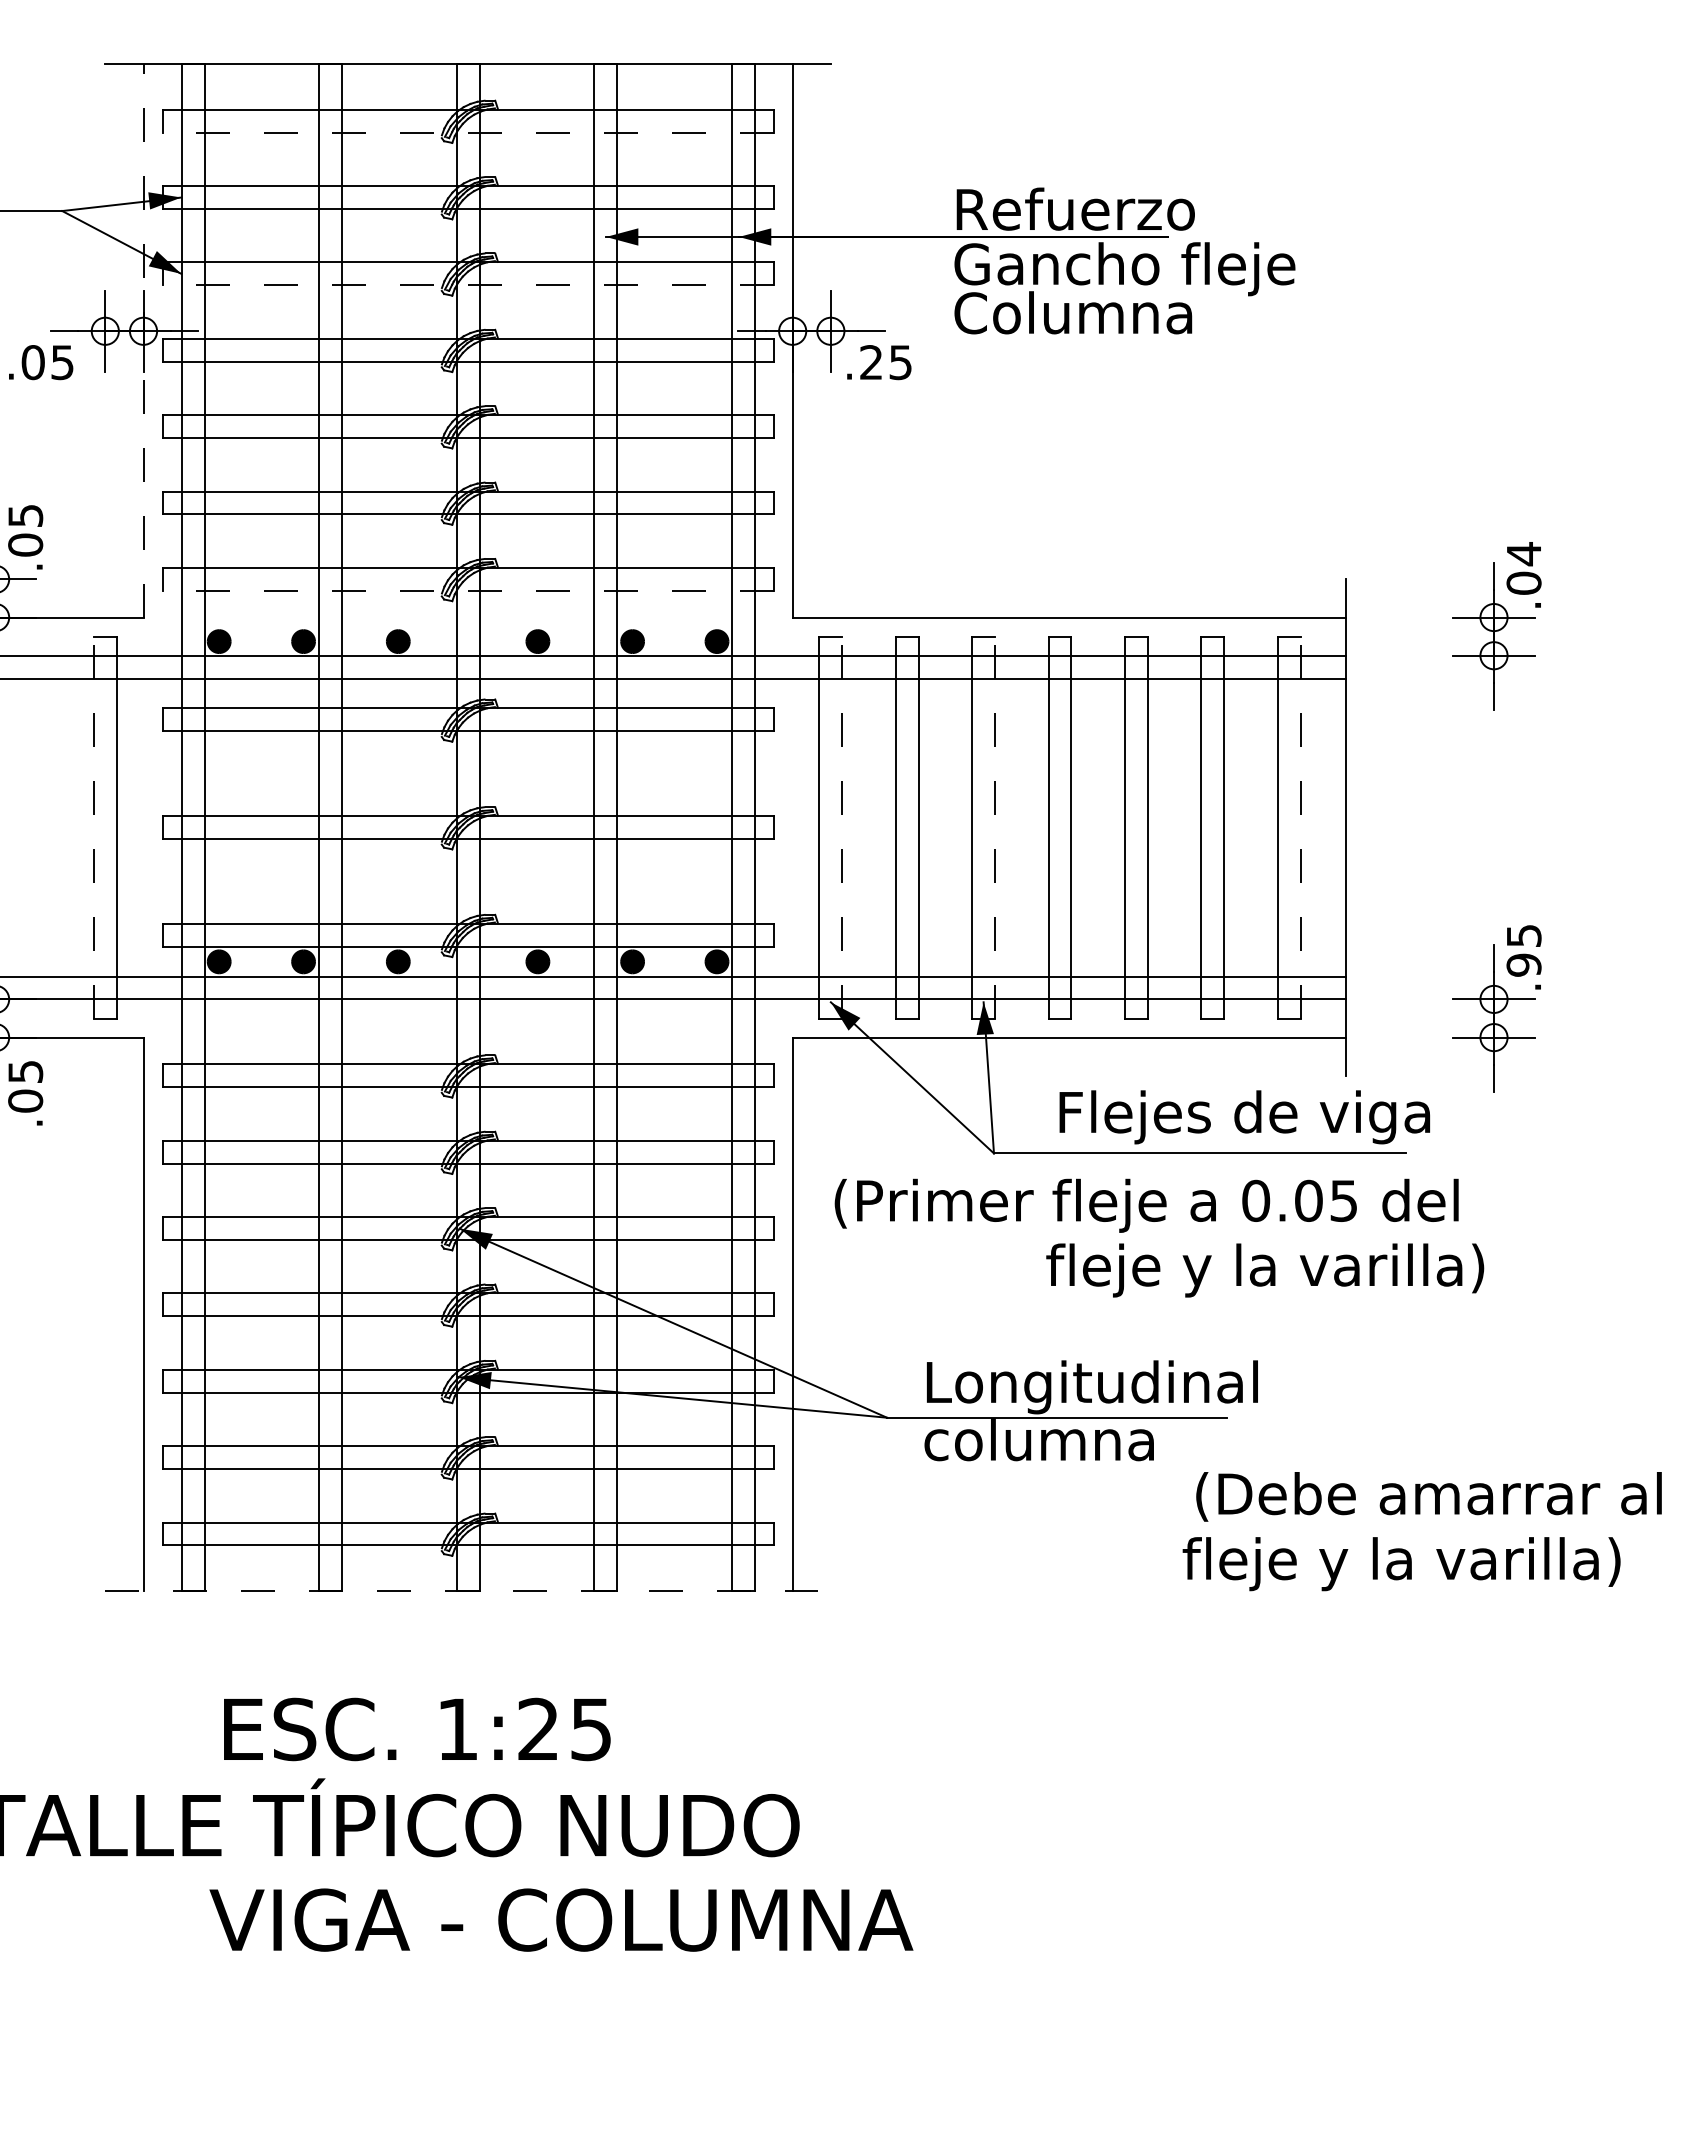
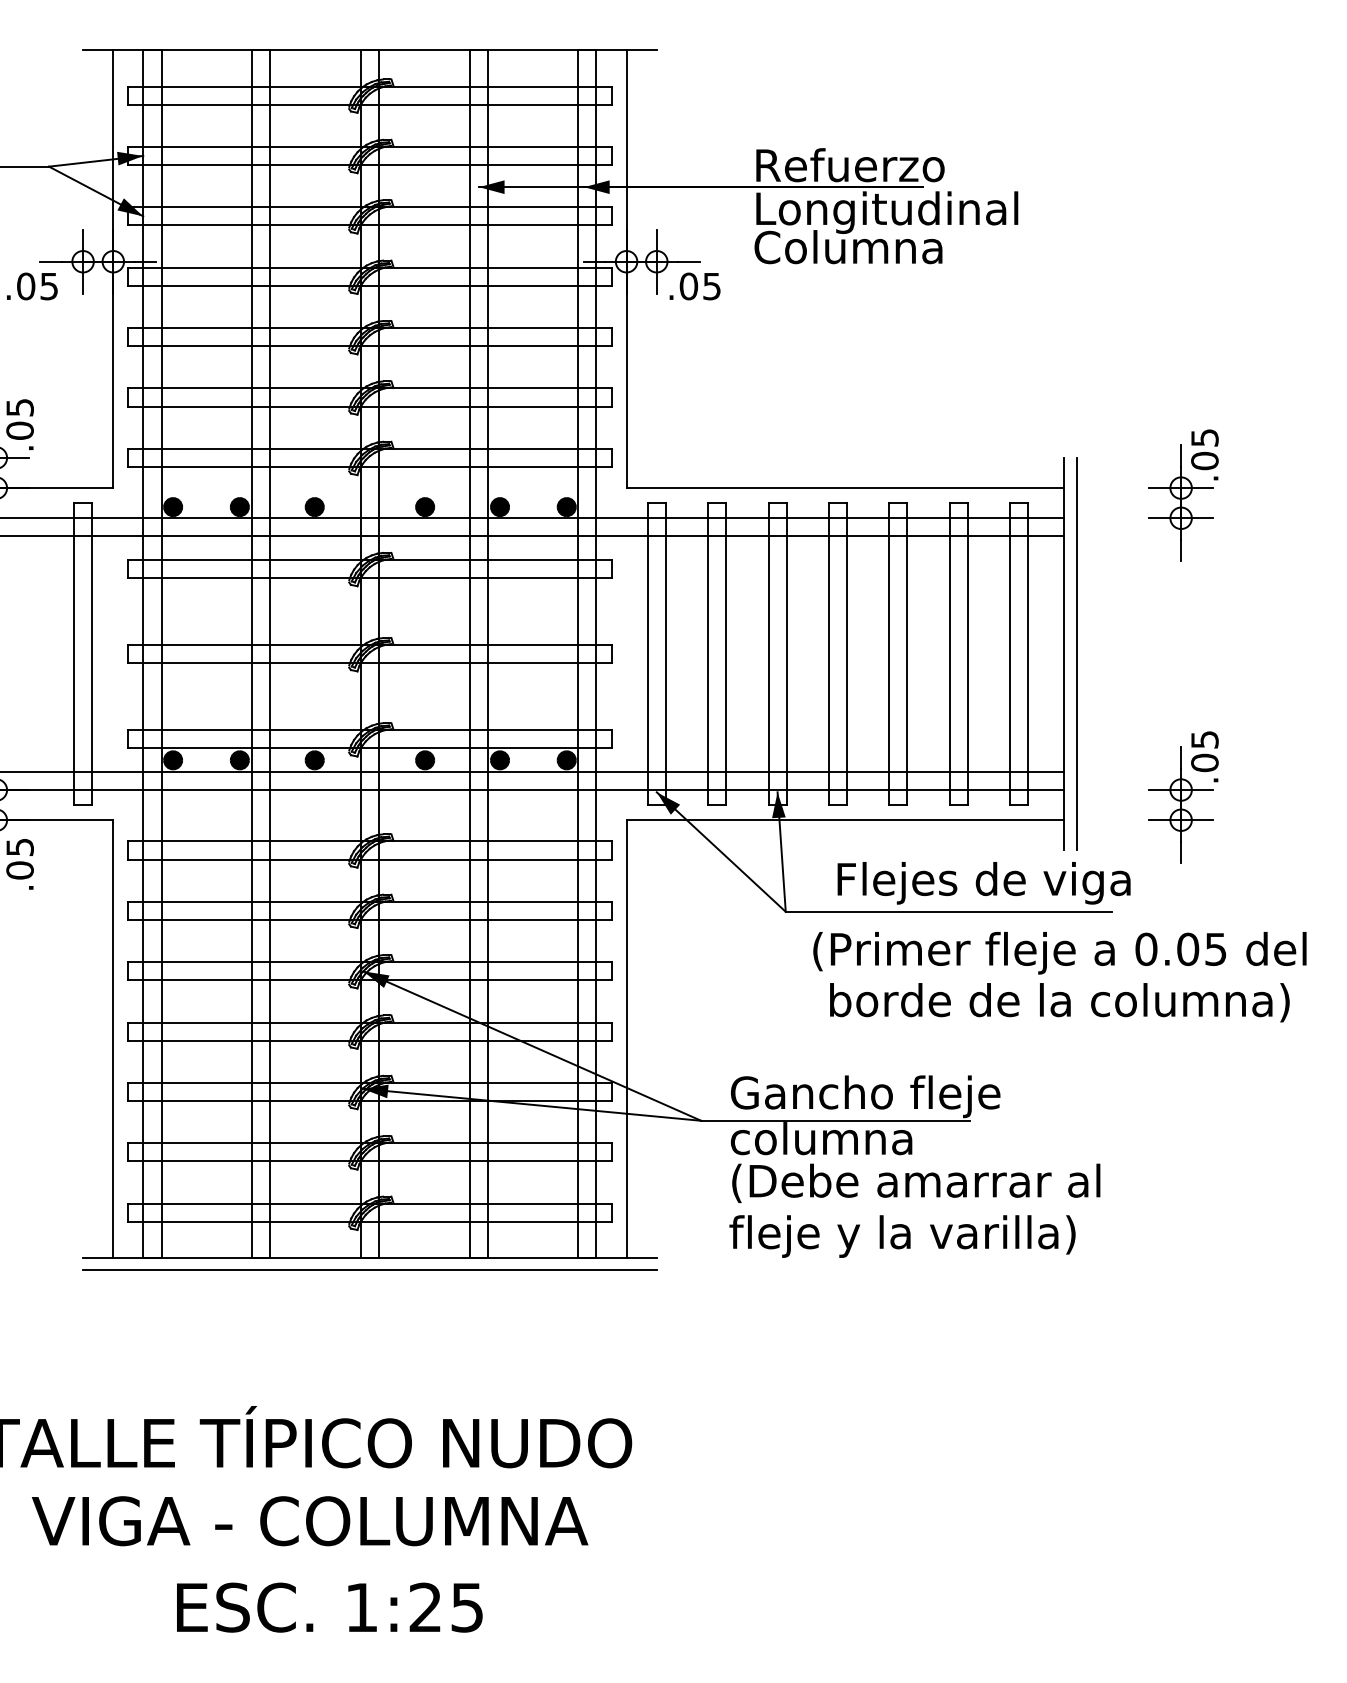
line: (467, 132) -> (369, 104), dashed -> solid
text: (1124, 269) -> (888, 212), Gancho fleje -> Longitudinal
line: (467, 285) -> (369, 225), dashed -> solid
line: (143, 340) -> (113, 269), dashed -> solid
text: (871, 362) -> (688, 286), .25 -> .05
text: (1524, 554) -> (1205, 438), .04 -> .05
line: (467, 590) -> (369, 466), dashed -> solid
line: (93, 827) -> (73, 654), dashed -> solid
line: (842, 827) -> (665, 654), dashed -> solid
line: (995, 827) -> (786, 654), dashed -> solid
line: (1300, 827) -> (1028, 654), dashed -> solid
line: (1361, 827) -> (1076, 654), added
text: (1523, 964) -> (1204, 762), .95 -> .05
text: (1146, 1205) -> (1059, 952), moved
text: (1338, 1270) -> (1058, 1004), fleje y la varilla) -> borde de la columna)
text: (1094, 1387) -> (865, 1096), Longitudinal -> Gancho fleje
text: (1428, 1496) -> (915, 1183), moved
text: (1401, 1564) -> (902, 1236), moved
line: (468, 1591) -> (370, 1258), dashed -> solid
line: (467, 1606) -> (369, 1270), added
text: (417, 1729) -> (329, 1607), moved
text: (561, 1919) -> (310, 1520), moved

